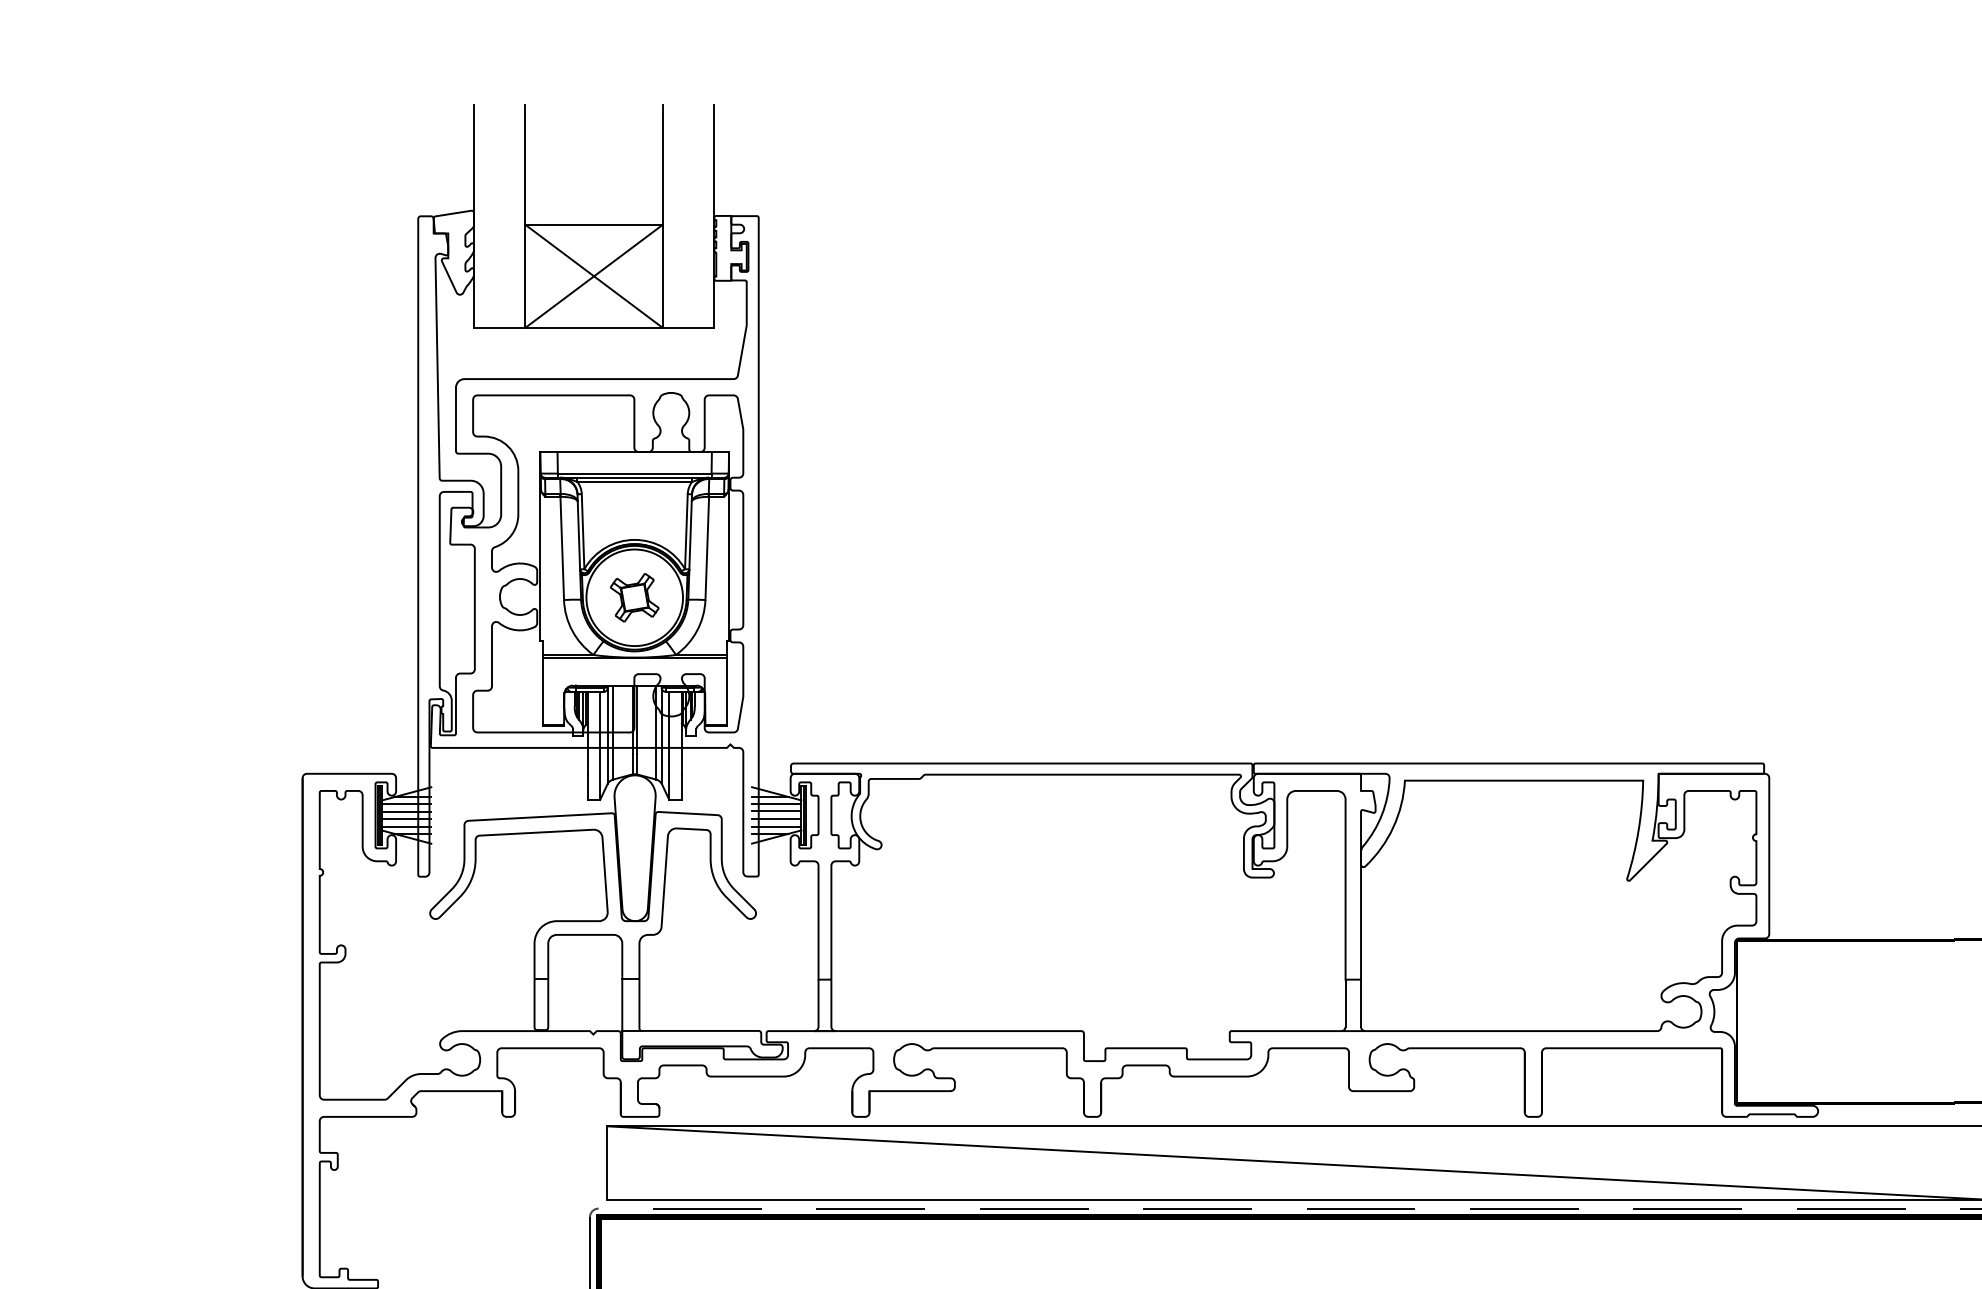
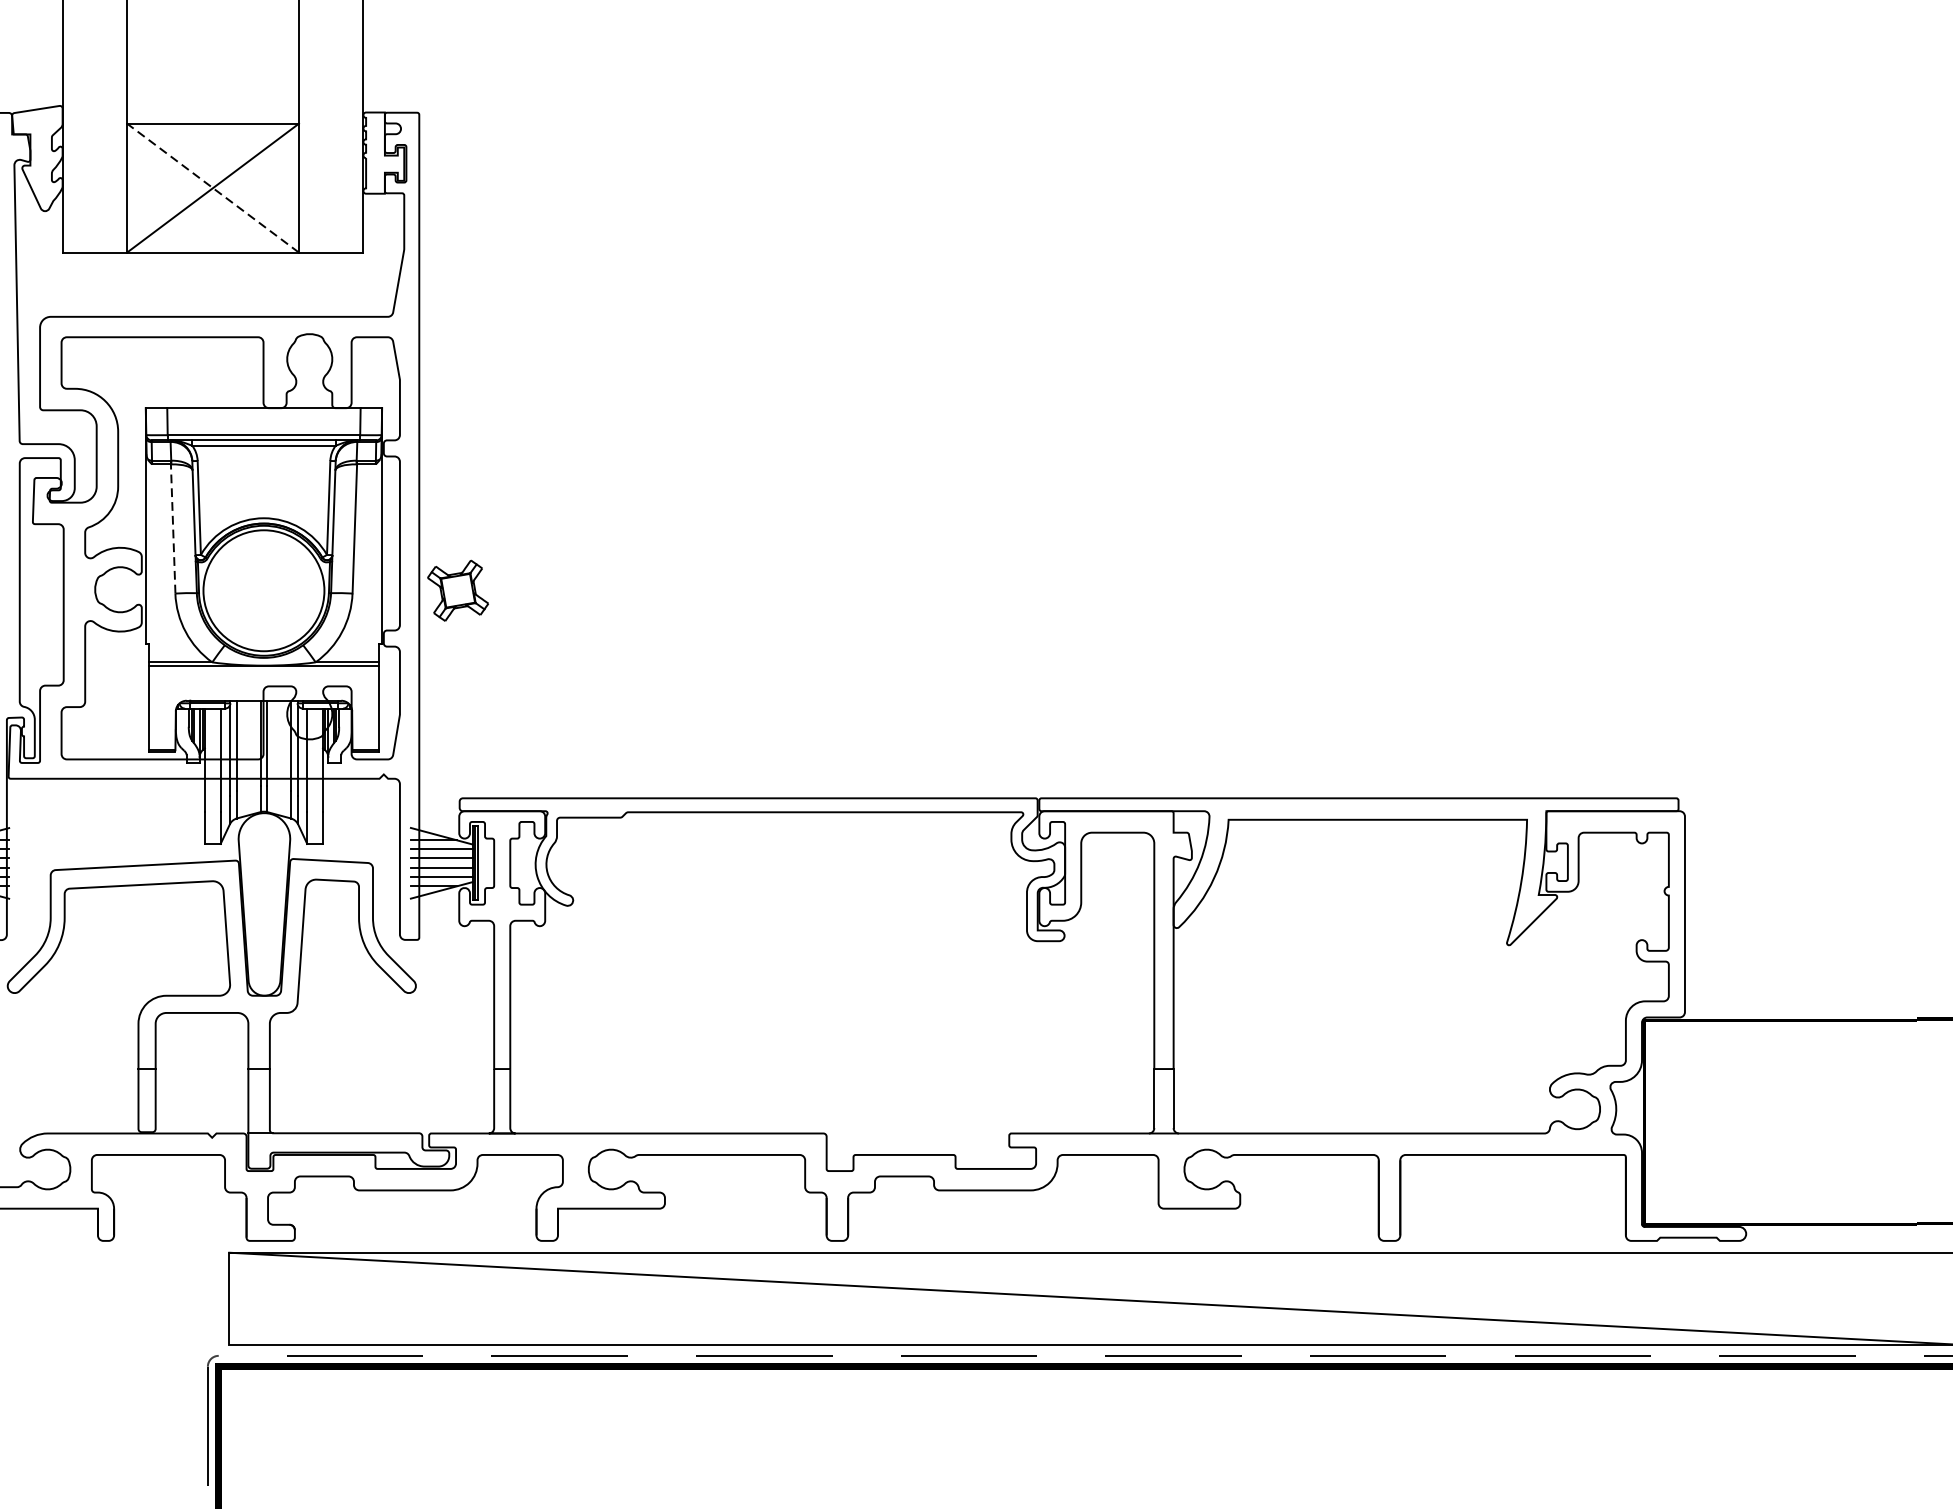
line: (594, 276) -> (213, 188), solid -> dashed
line: (562, 548) -> (173, 529), solid -> dashed
part: (634, 597) -> (457, 590), moved

